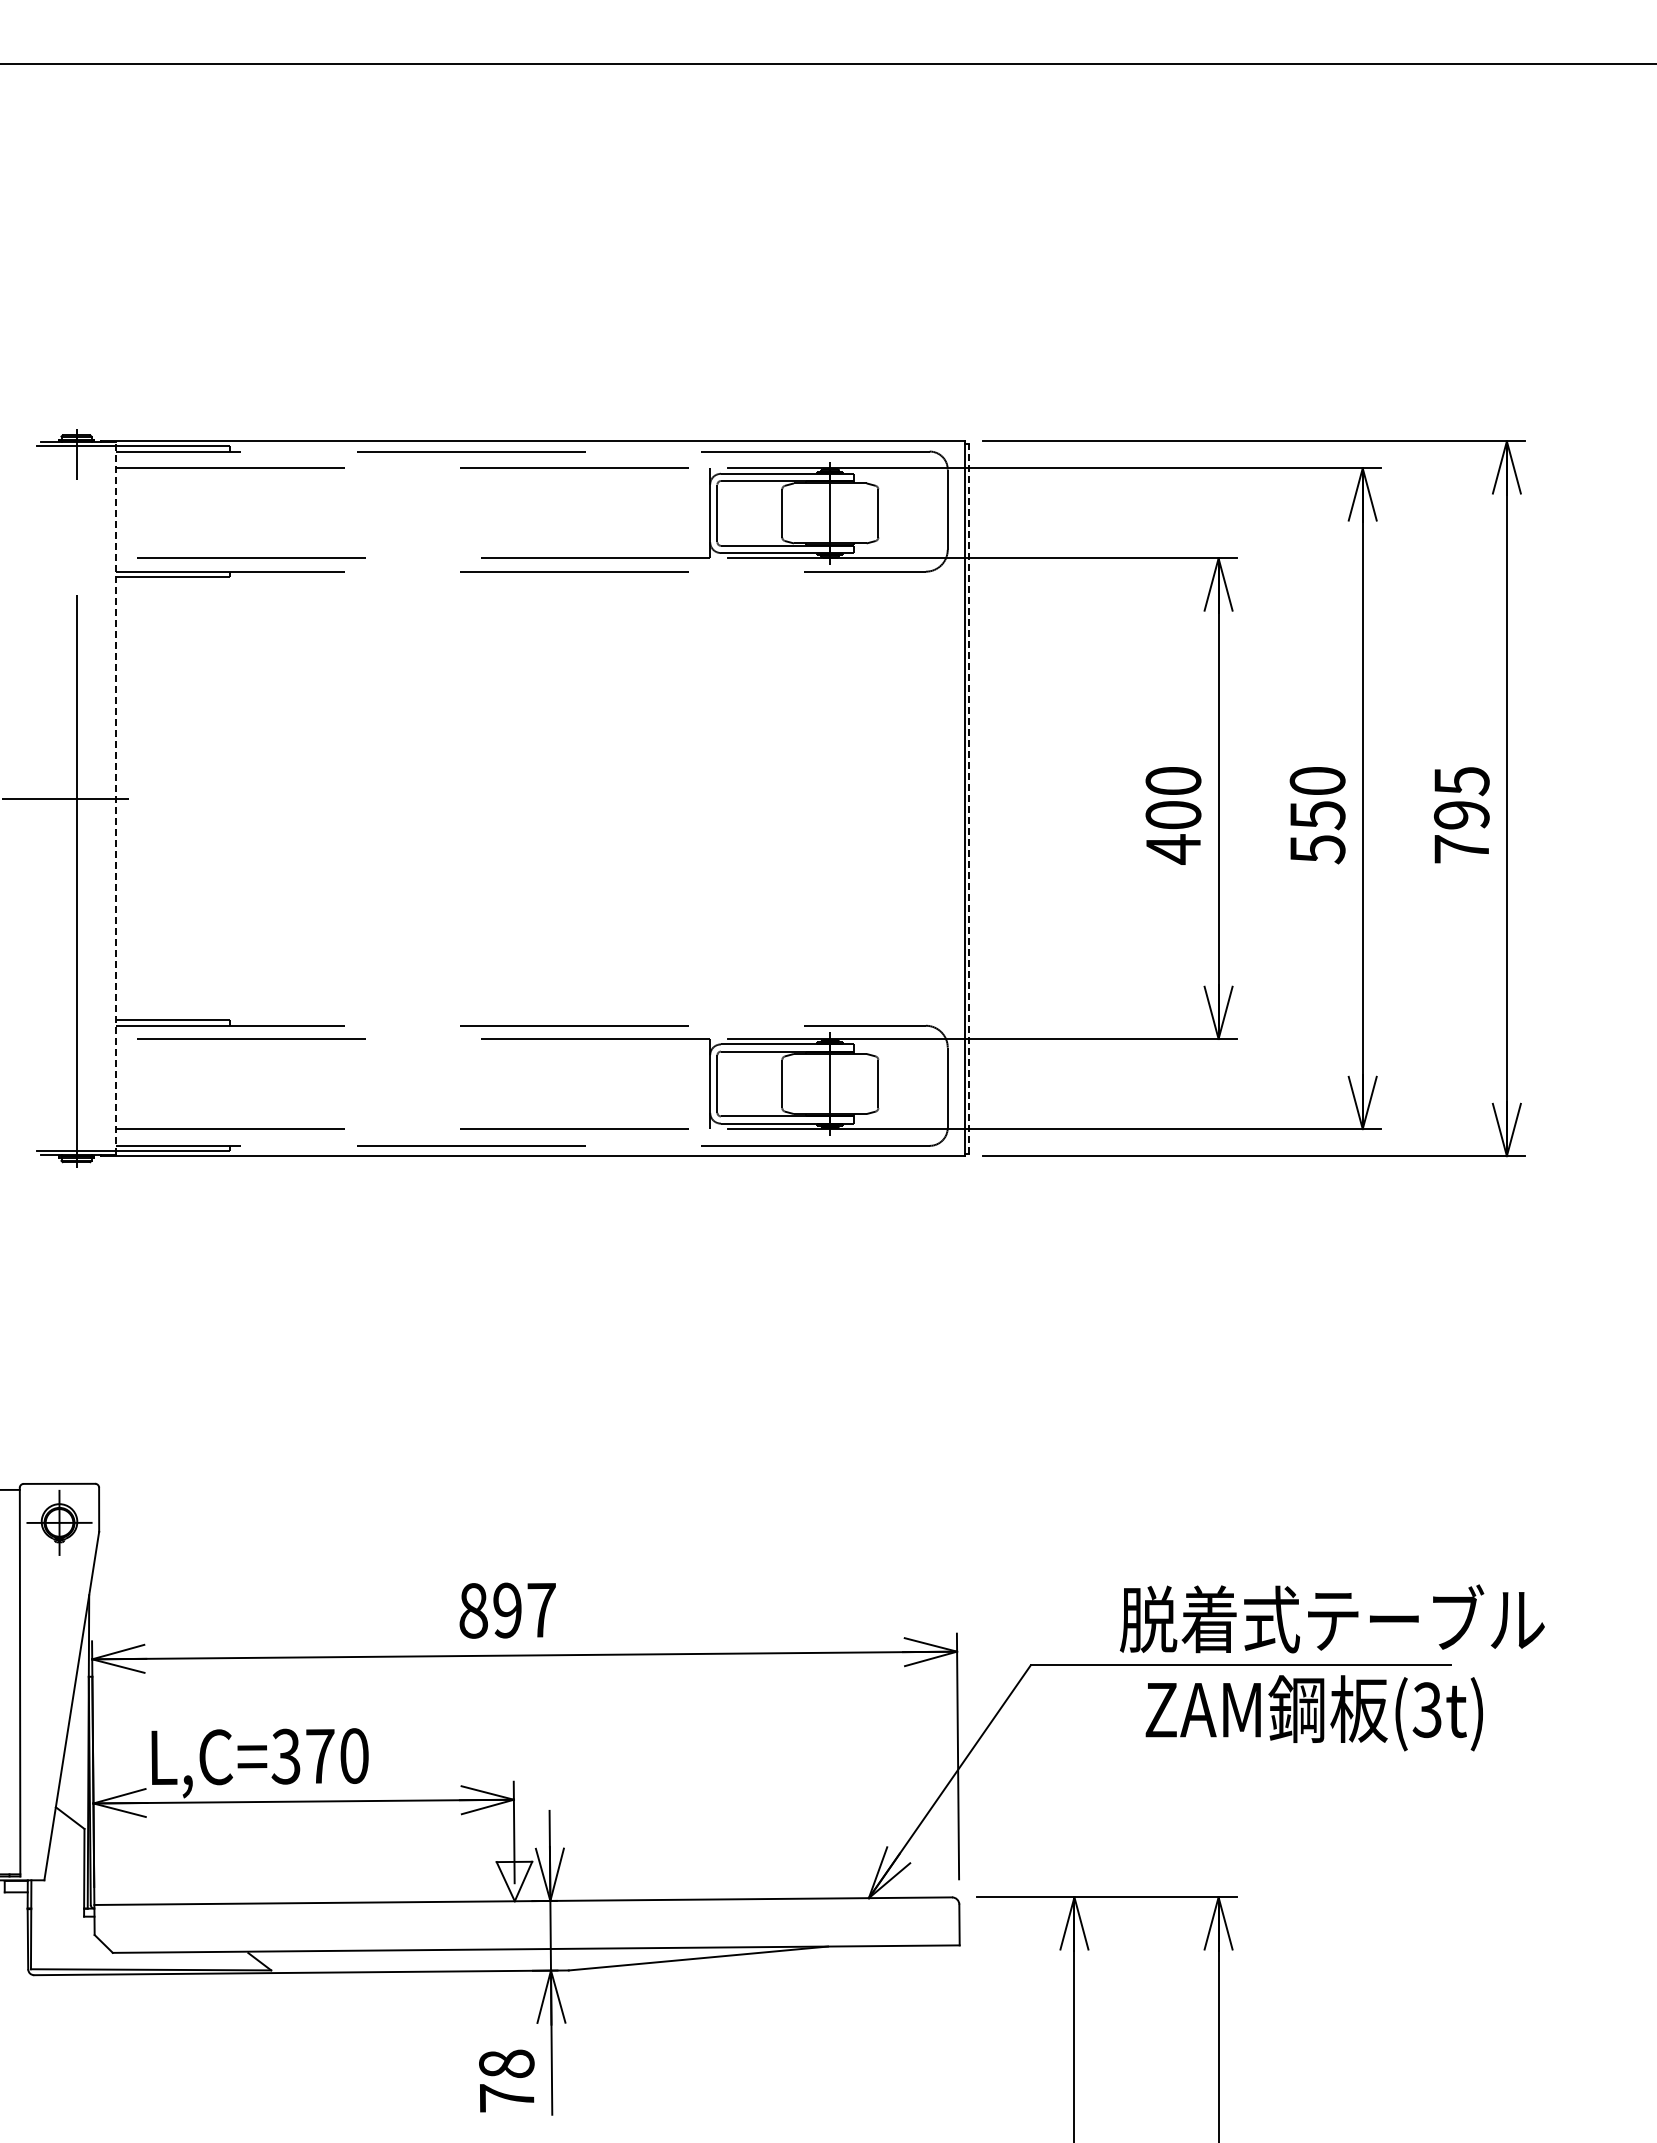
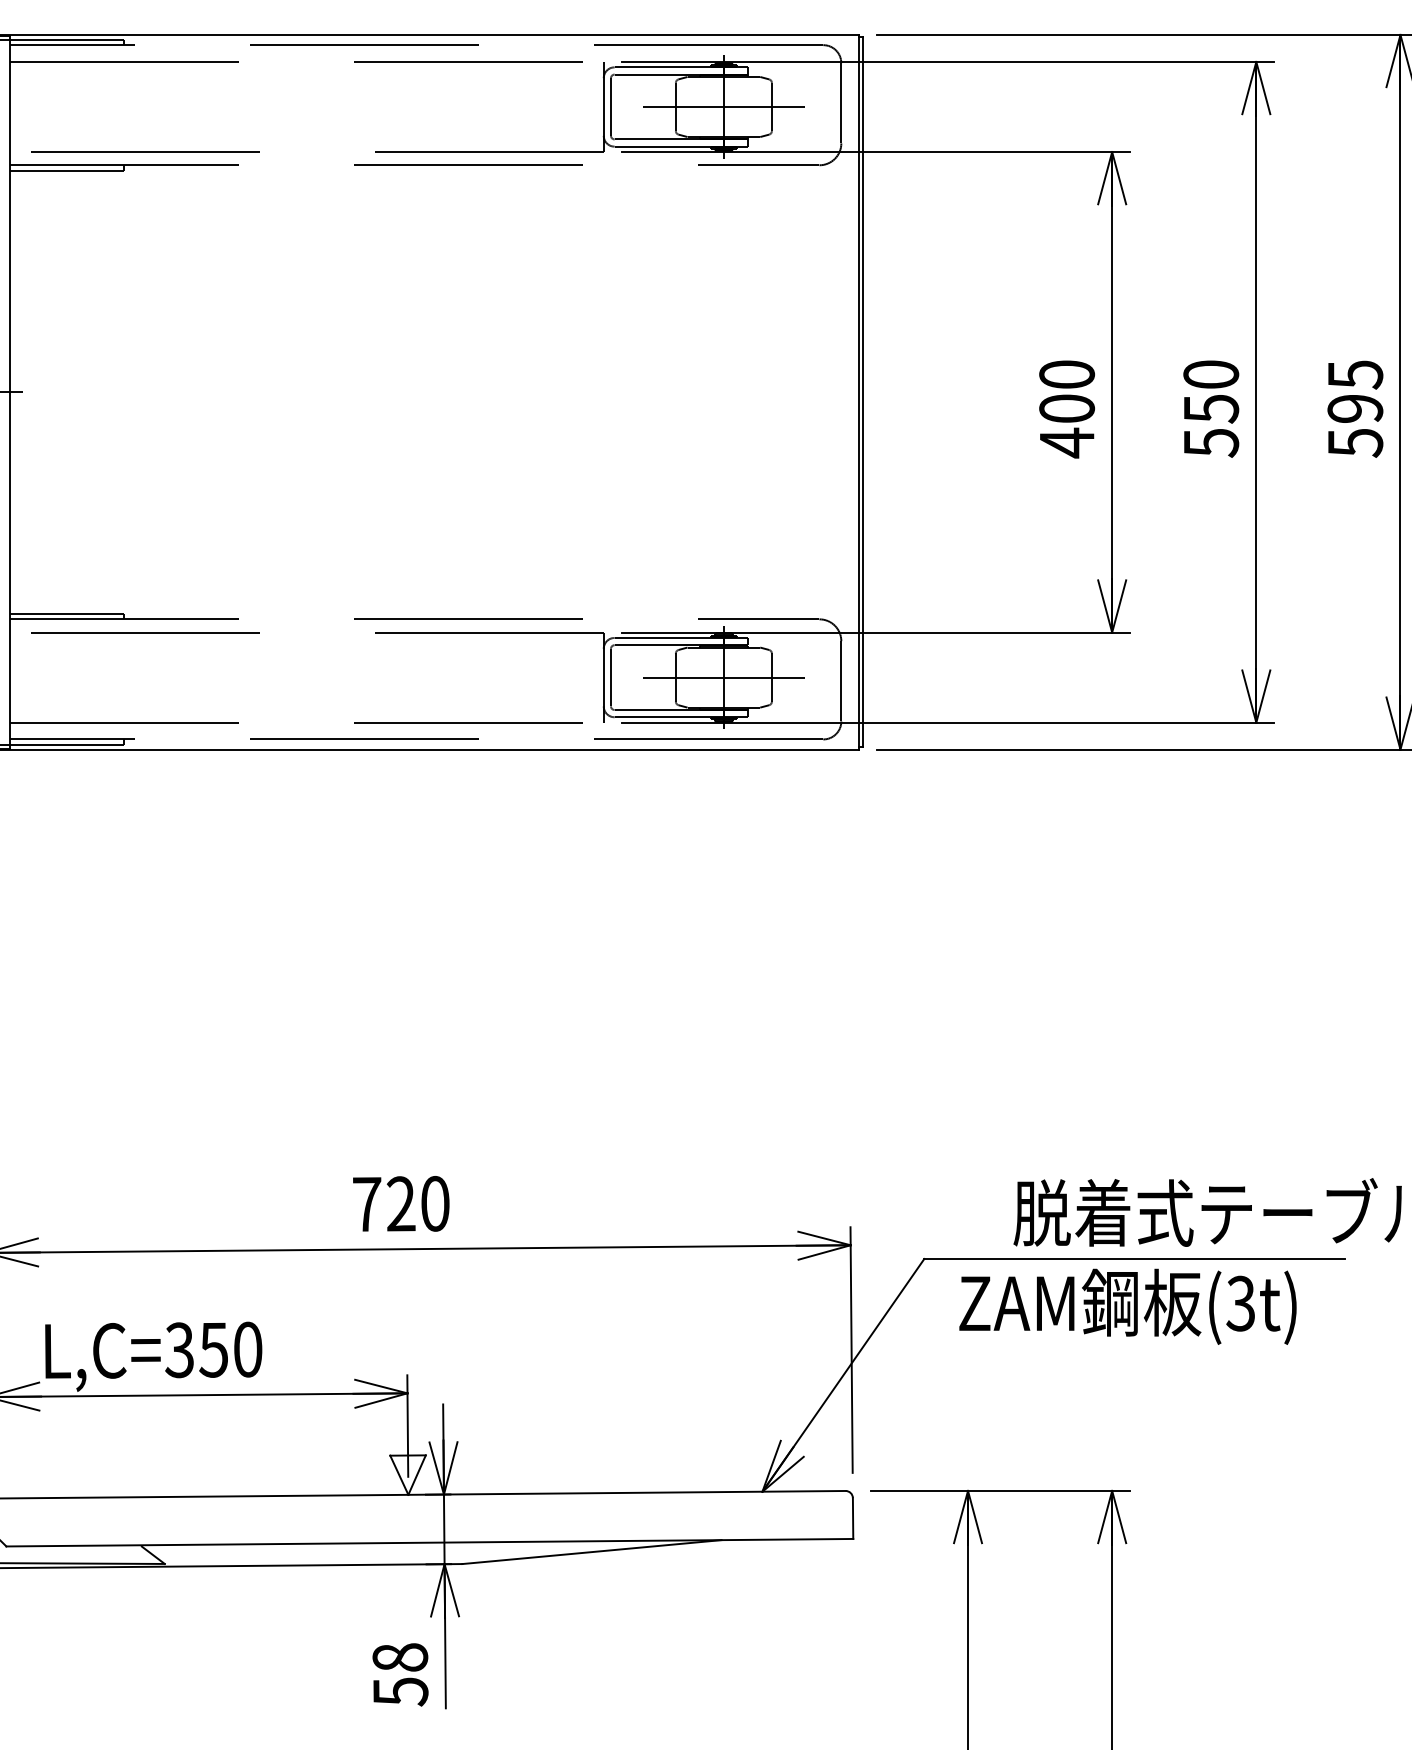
line: (830, 513) -> (724, 107), added
line: (116, 798) -> (10, 392), dashed -> solid
line: (969, 798) -> (863, 392), dashed -> solid
text: (1461, 849) -> (1355, 443), 795 -> 595
line: (830, 1084) -> (724, 678), added
text: (507, 1610) -> (401, 1204), 897 -> 720
text: (1313, 1713) -> (1127, 1307), moved
text: (319, 1756) -> (213, 1350), L,C=370 -> L,C=350
text: (507, 2098) -> (401, 1692), 78 -> 58

